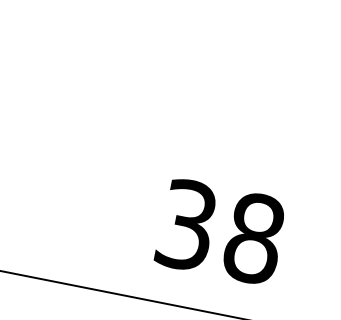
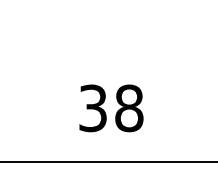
text: (221, 232) -> (111, 108), moved

